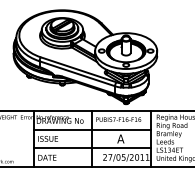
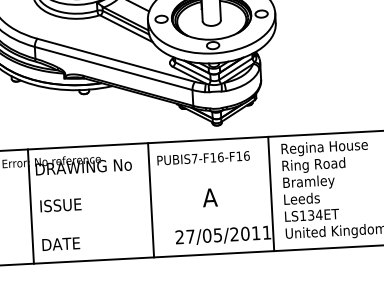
line: (91, 129) -> (148, 181), removed
line: (91, 148) -> (150, 220), removed

